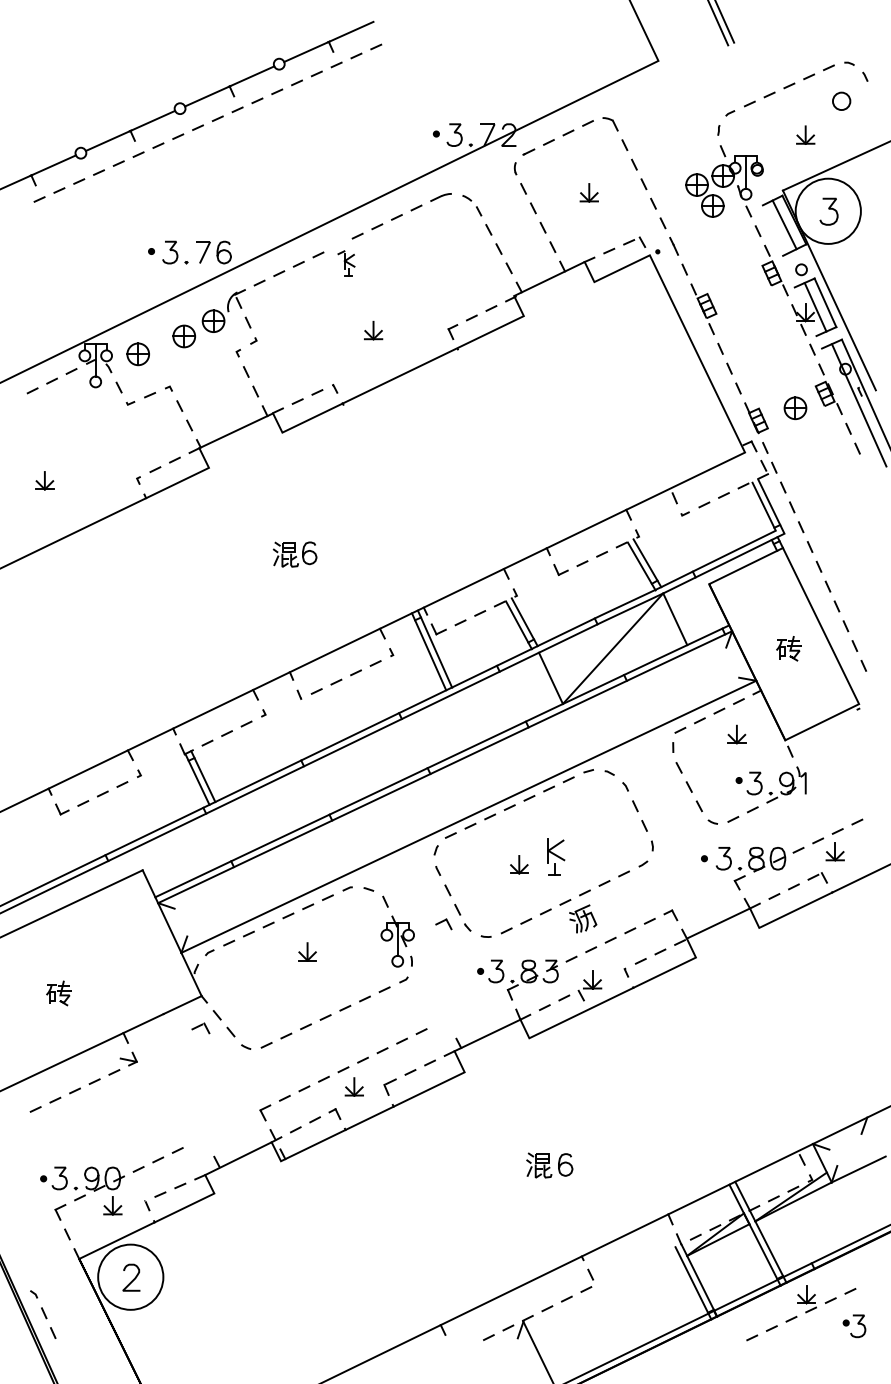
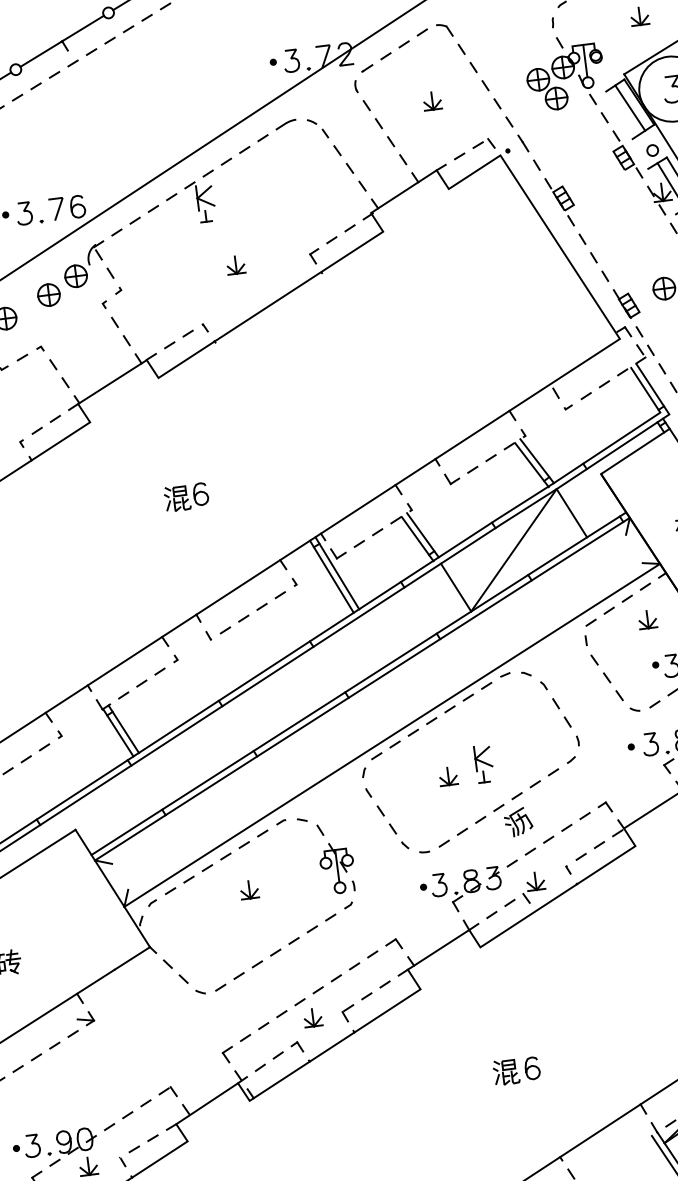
part: (346, 263) -> (200, 202), size x1.67
part: (443, 924) -> (393, 944), moved
part: (200, 1028) -> (167, 1092), moved

